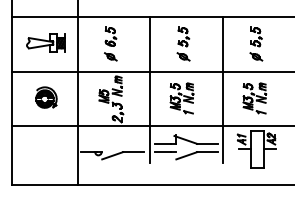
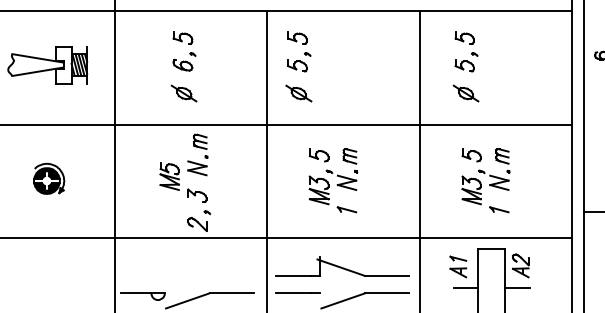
part: (183, 43) -> (298, 65), moved
part: (256, 43) -> (466, 65), moved
part: (46, 97) -> (49, 178), size x0.7

